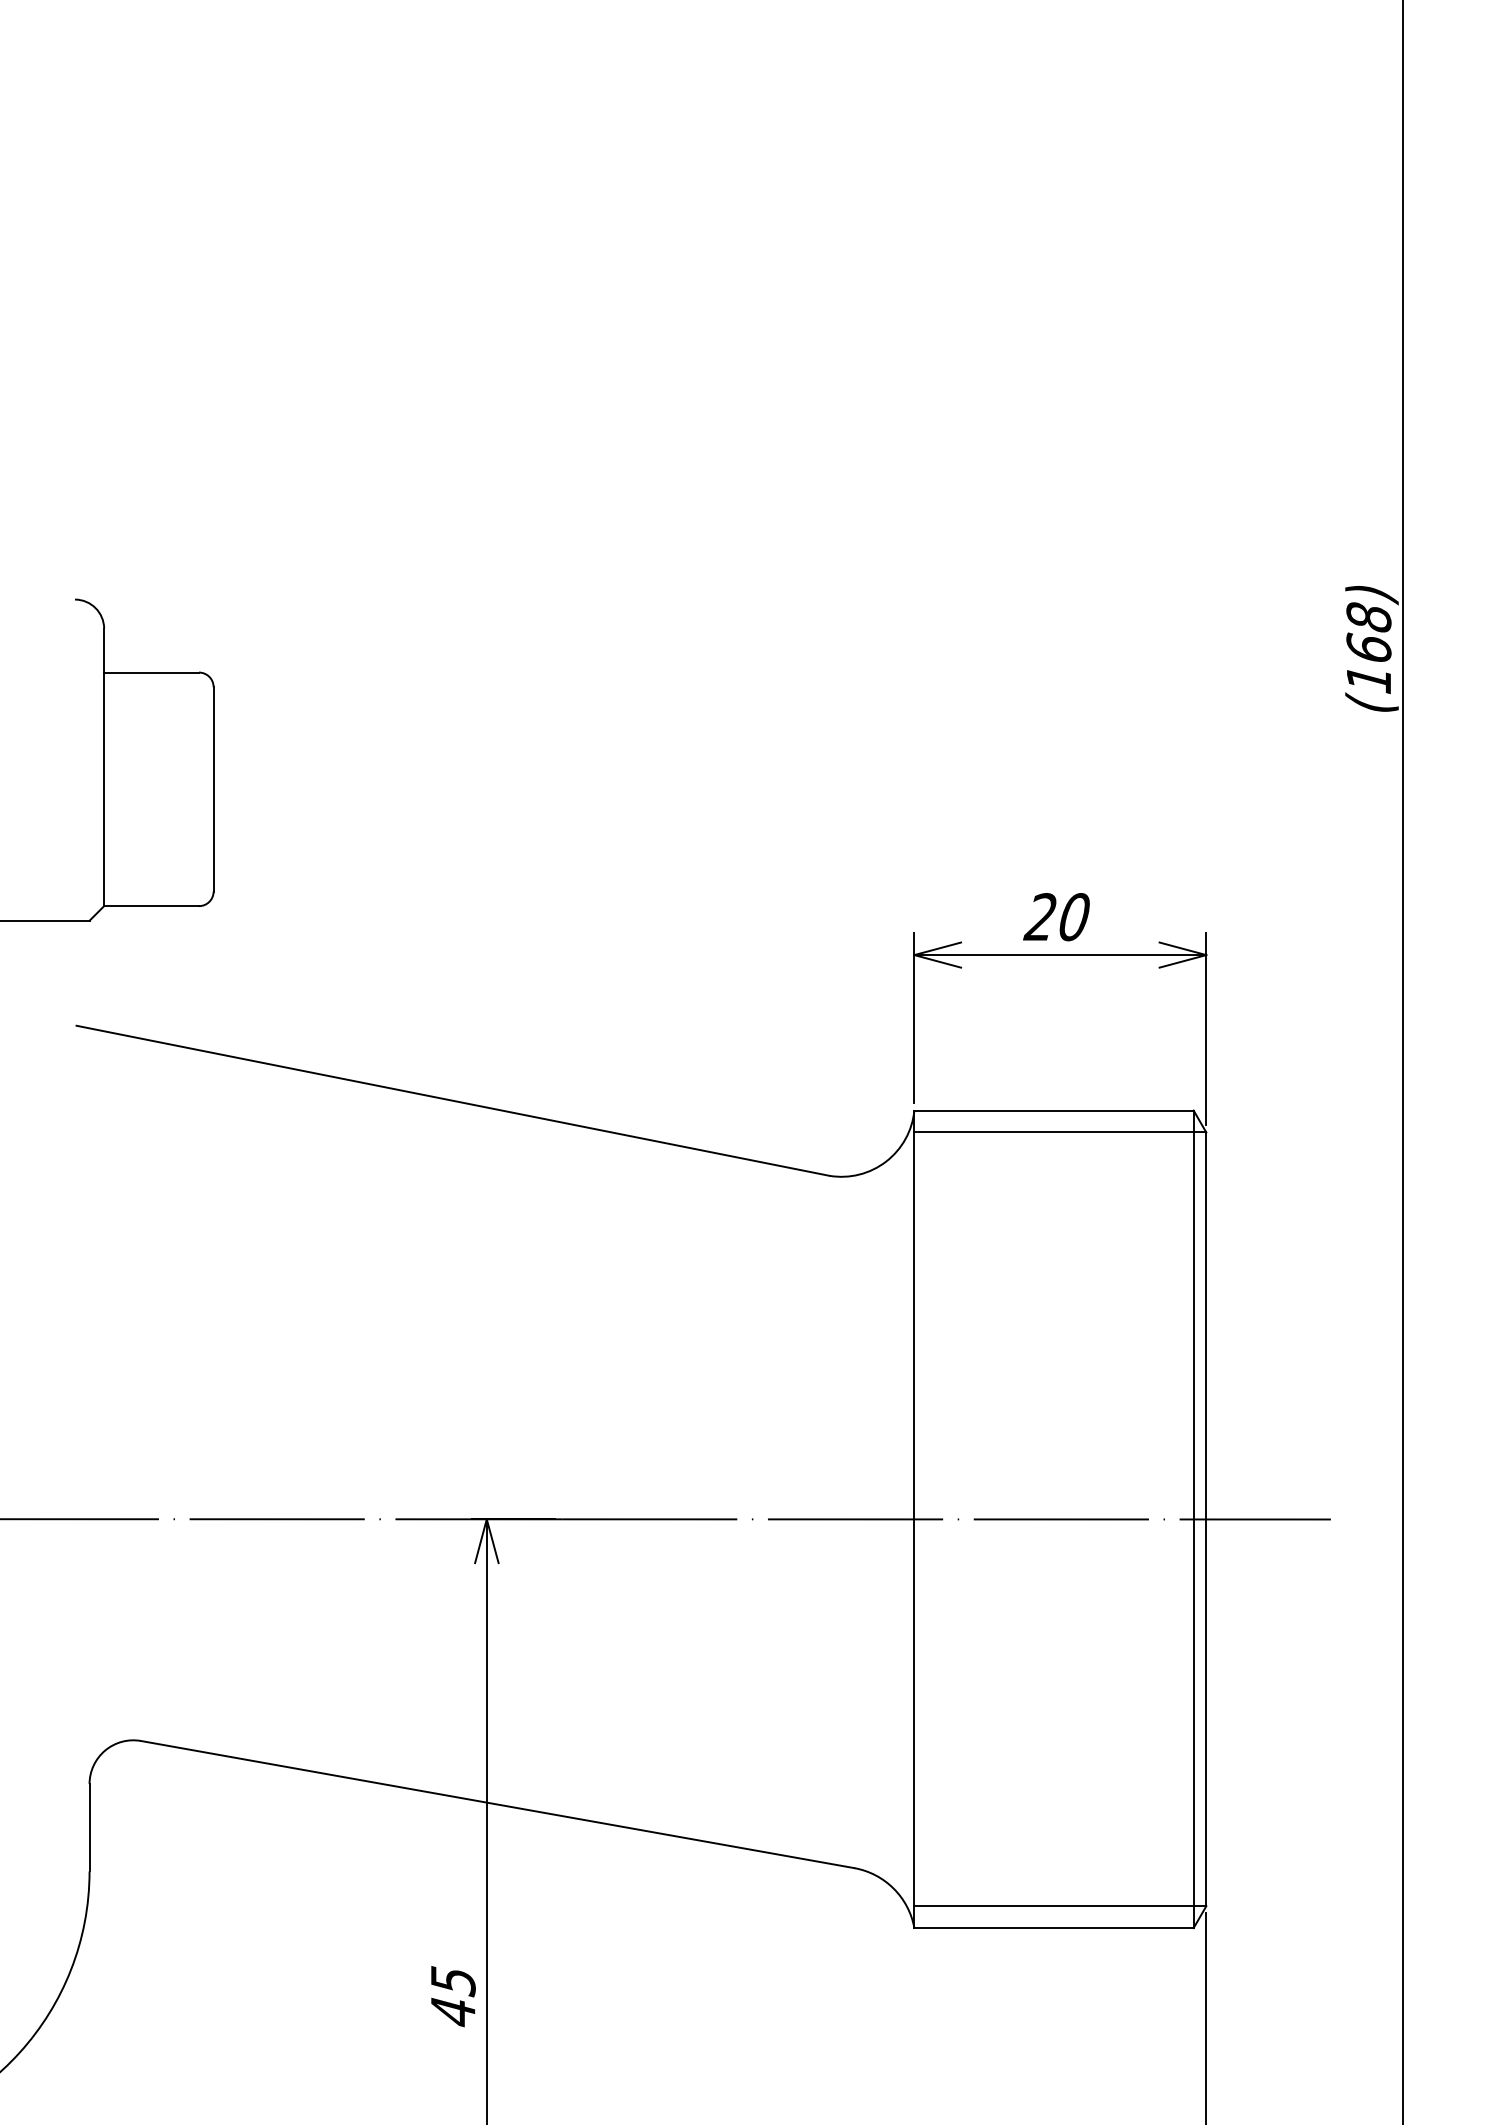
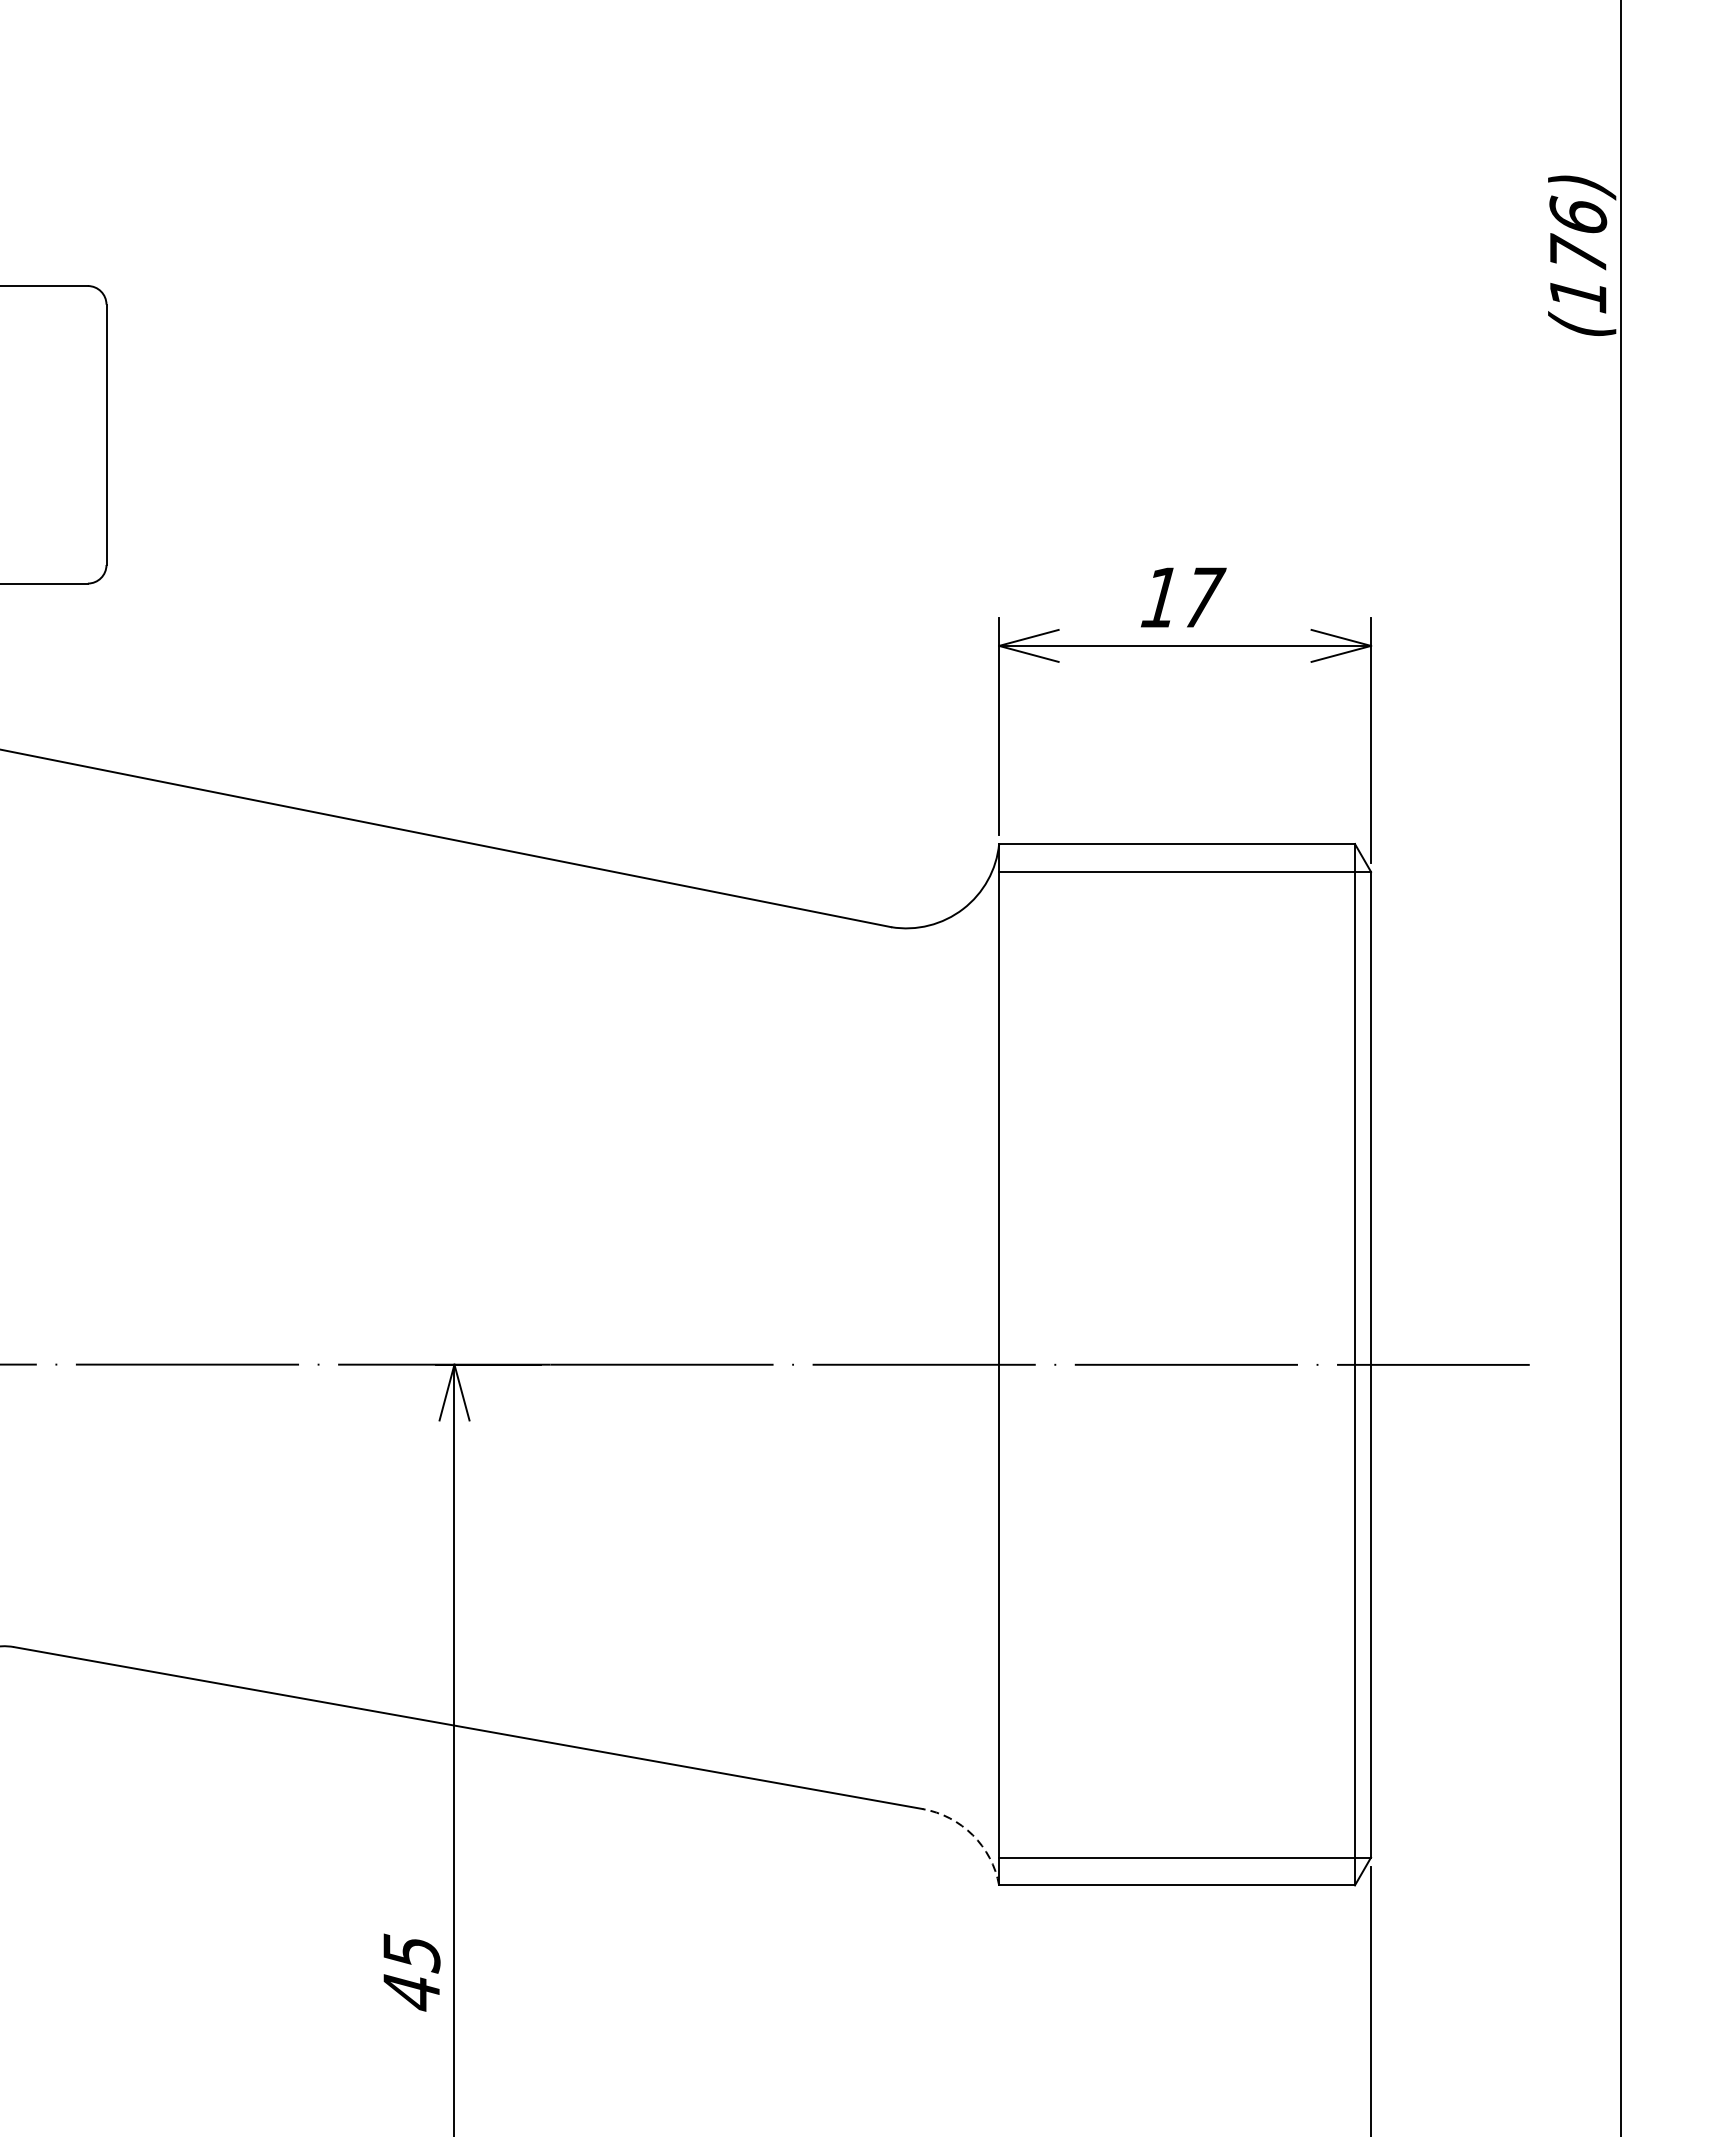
text: (1368, 631) -> (1577, 233), 168 -> 176
text: (1057, 917) -> (1181, 598), 20 -> 17
arc: (893, 1888) -> (972, 1834), solid -> dashed

